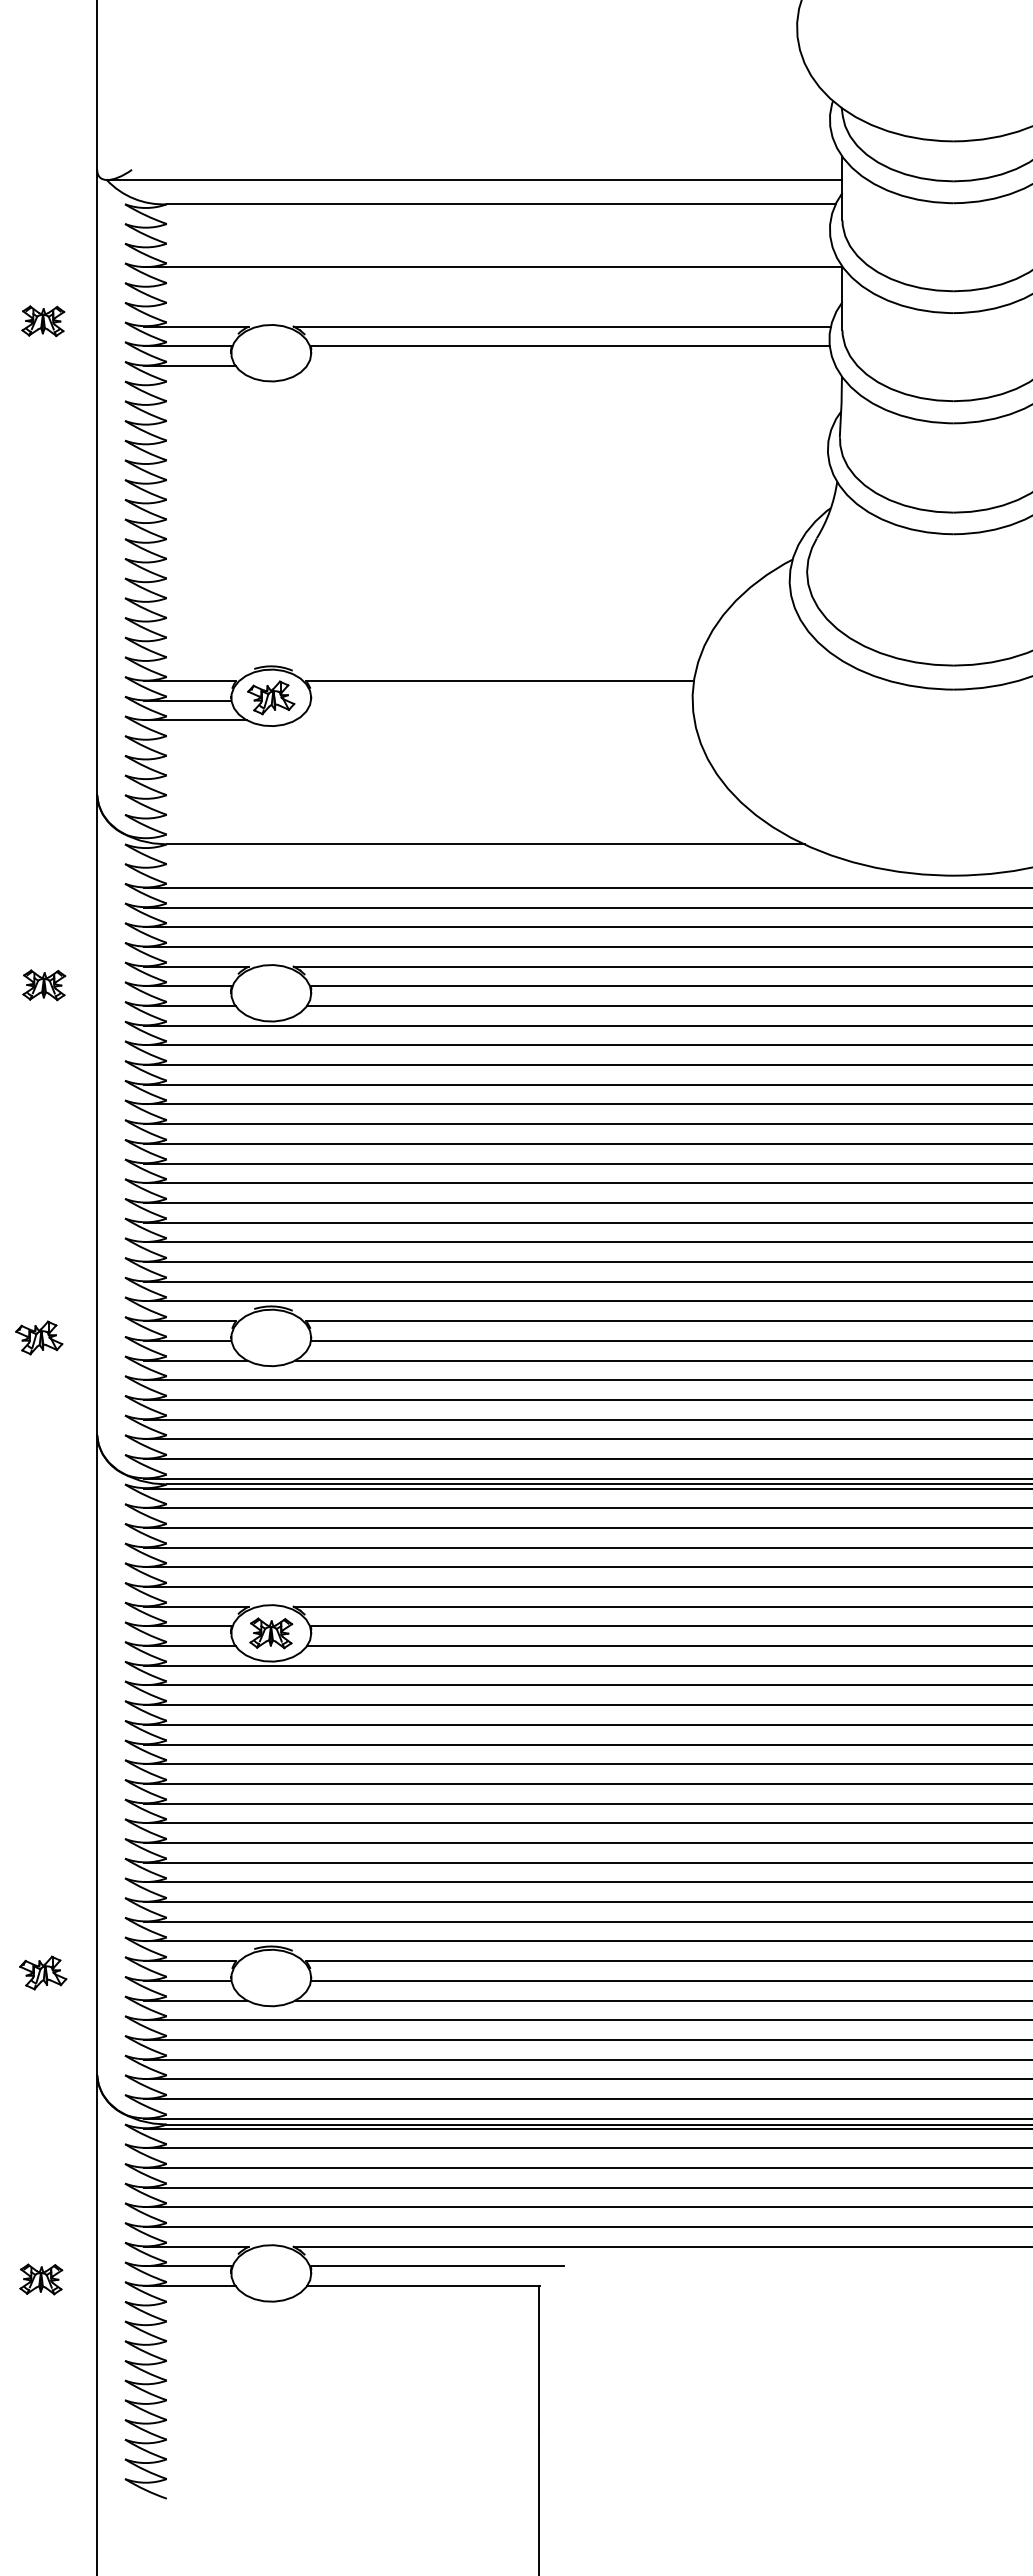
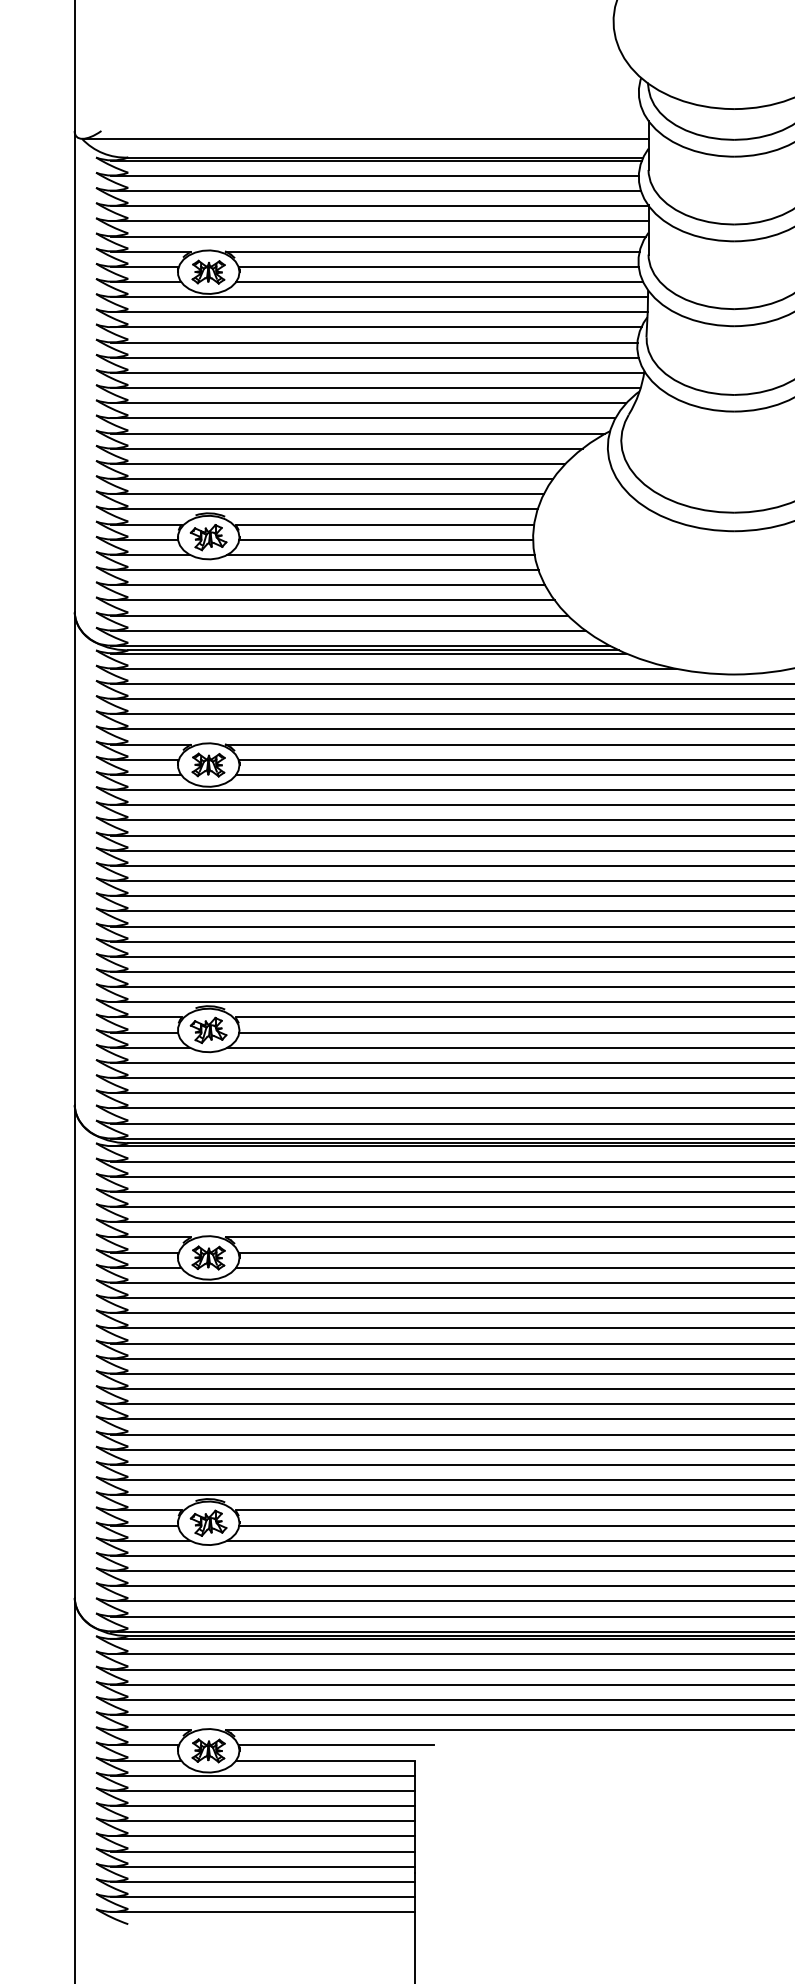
line: (488, 208) -> (375, 160), added
line: (486, 228) -> (374, 176), added
line: (487, 247) -> (375, 190), added
line: (492, 287) -> (379, 221), added
line: (491, 306) -> (378, 236), added
part: (43, 321) -> (208, 272), moved
line: (571, 365) -> (439, 281), added
line: (492, 385) -> (379, 297), added
line: (492, 405) -> (379, 312), added
line: (488, 425) -> (375, 327), added
line: (485, 444) -> (373, 342), added
line: (486, 464) -> (374, 357), added
line: (489, 484) -> (376, 373), added
line: (487, 503) -> (375, 387), added
line: (478, 523) -> (368, 403), added
line: (471, 543) -> (362, 418), added
line: (464, 562) -> (357, 433), added
line: (449, 582) -> (345, 448), added
line: (438, 602) -> (337, 464), added
line: (430, 621) -> (331, 478), added
line: (424, 641) -> (326, 494), added
line: (420, 661) -> (323, 509), added
line: (501, 700) -> (385, 539), added
line: (494, 720) -> (380, 555), added
line: (421, 740) -> (324, 570), added
line: (425, 759) -> (327, 585), added
line: (431, 779) -> (332, 600), added
line: (440, 799) -> (338, 615), added
line: (452, 818) -> (348, 630), added
line: (467, 838) -> (359, 645), added
line: (478, 848) -> (368, 653), added
line: (510, 868) -> (392, 668), added
part: (44, 985) -> (208, 765), moved
part: (39, 1337) -> (208, 1030), moved
part: (43, 1972) -> (208, 1522), moved
part: (41, 2279) -> (208, 1750), moved
line: (341, 2305) -> (262, 1775), added
line: (341, 2325) -> (262, 1790), added
line: (341, 2345) -> (262, 1806), added
line: (341, 2364) -> (262, 1820), added
line: (341, 2384) -> (262, 1836), added
line: (341, 2404) -> (262, 1851), added
line: (341, 2424) -> (262, 1867), added
line: (341, 2443) -> (262, 1881), added
line: (341, 2463) -> (262, 1897), added
line: (341, 2483) -> (262, 1912), added

